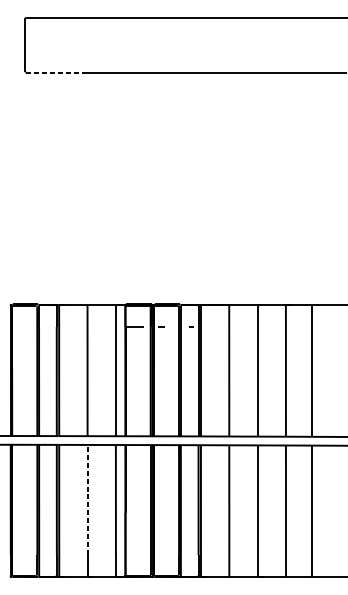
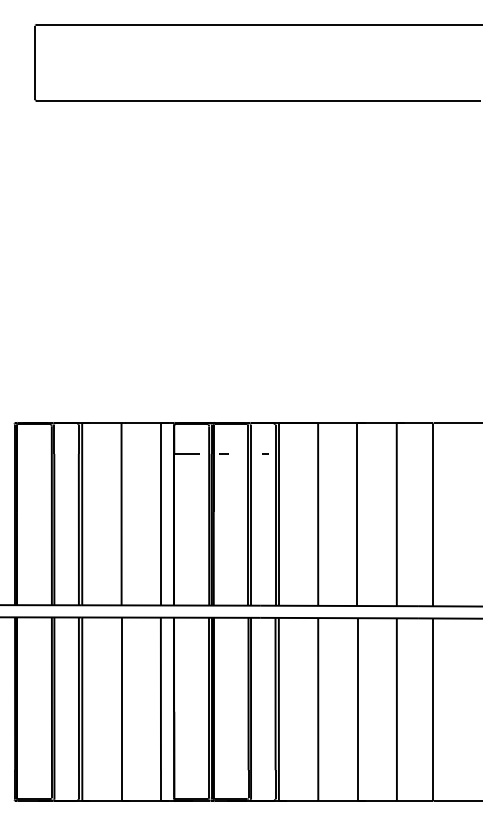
line: (55, 72) -> (77, 100), dashed -> solid
line: (87, 499) -> (121, 693), dashed -> solid

